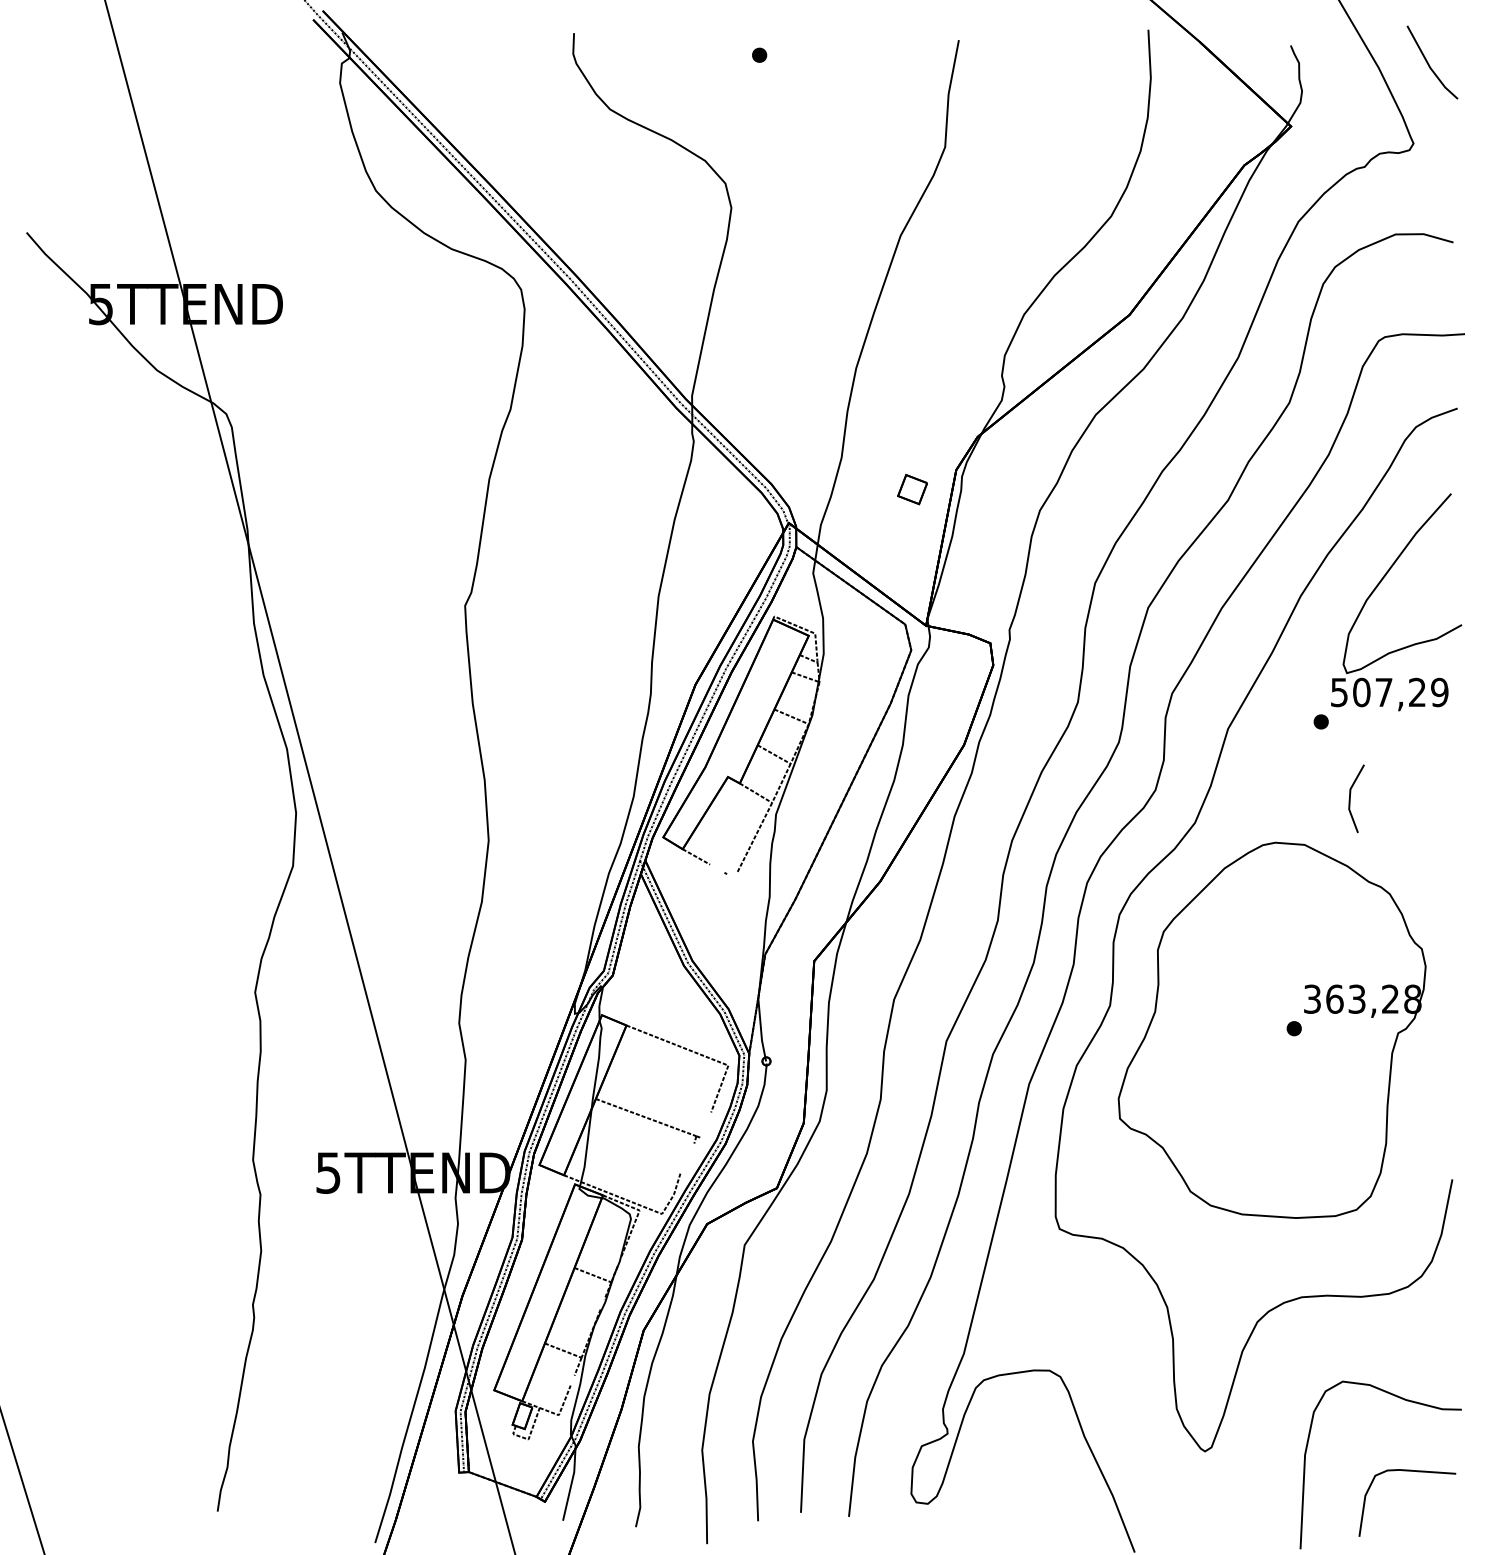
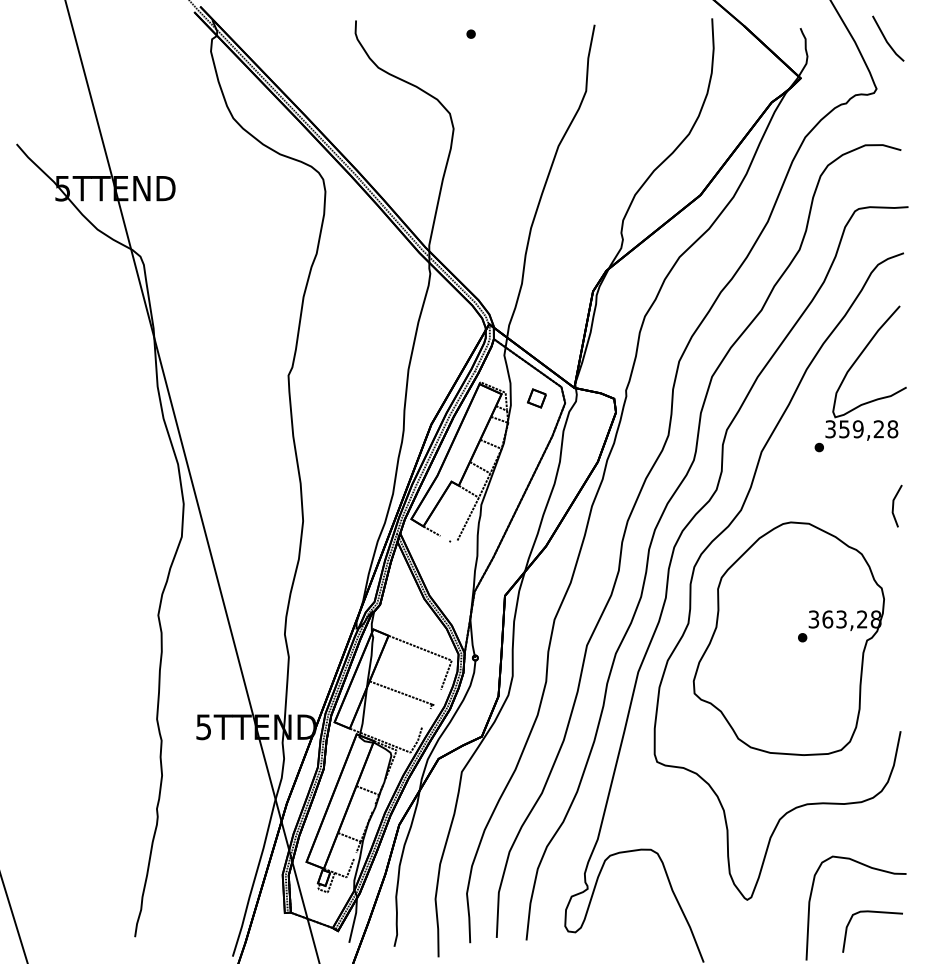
part: (911, 489) -> (536, 398), moved
text: (1390, 692) -> (862, 429), 507,29 -> 359,28
line: (1352, 796) -> (894, 504), moved

